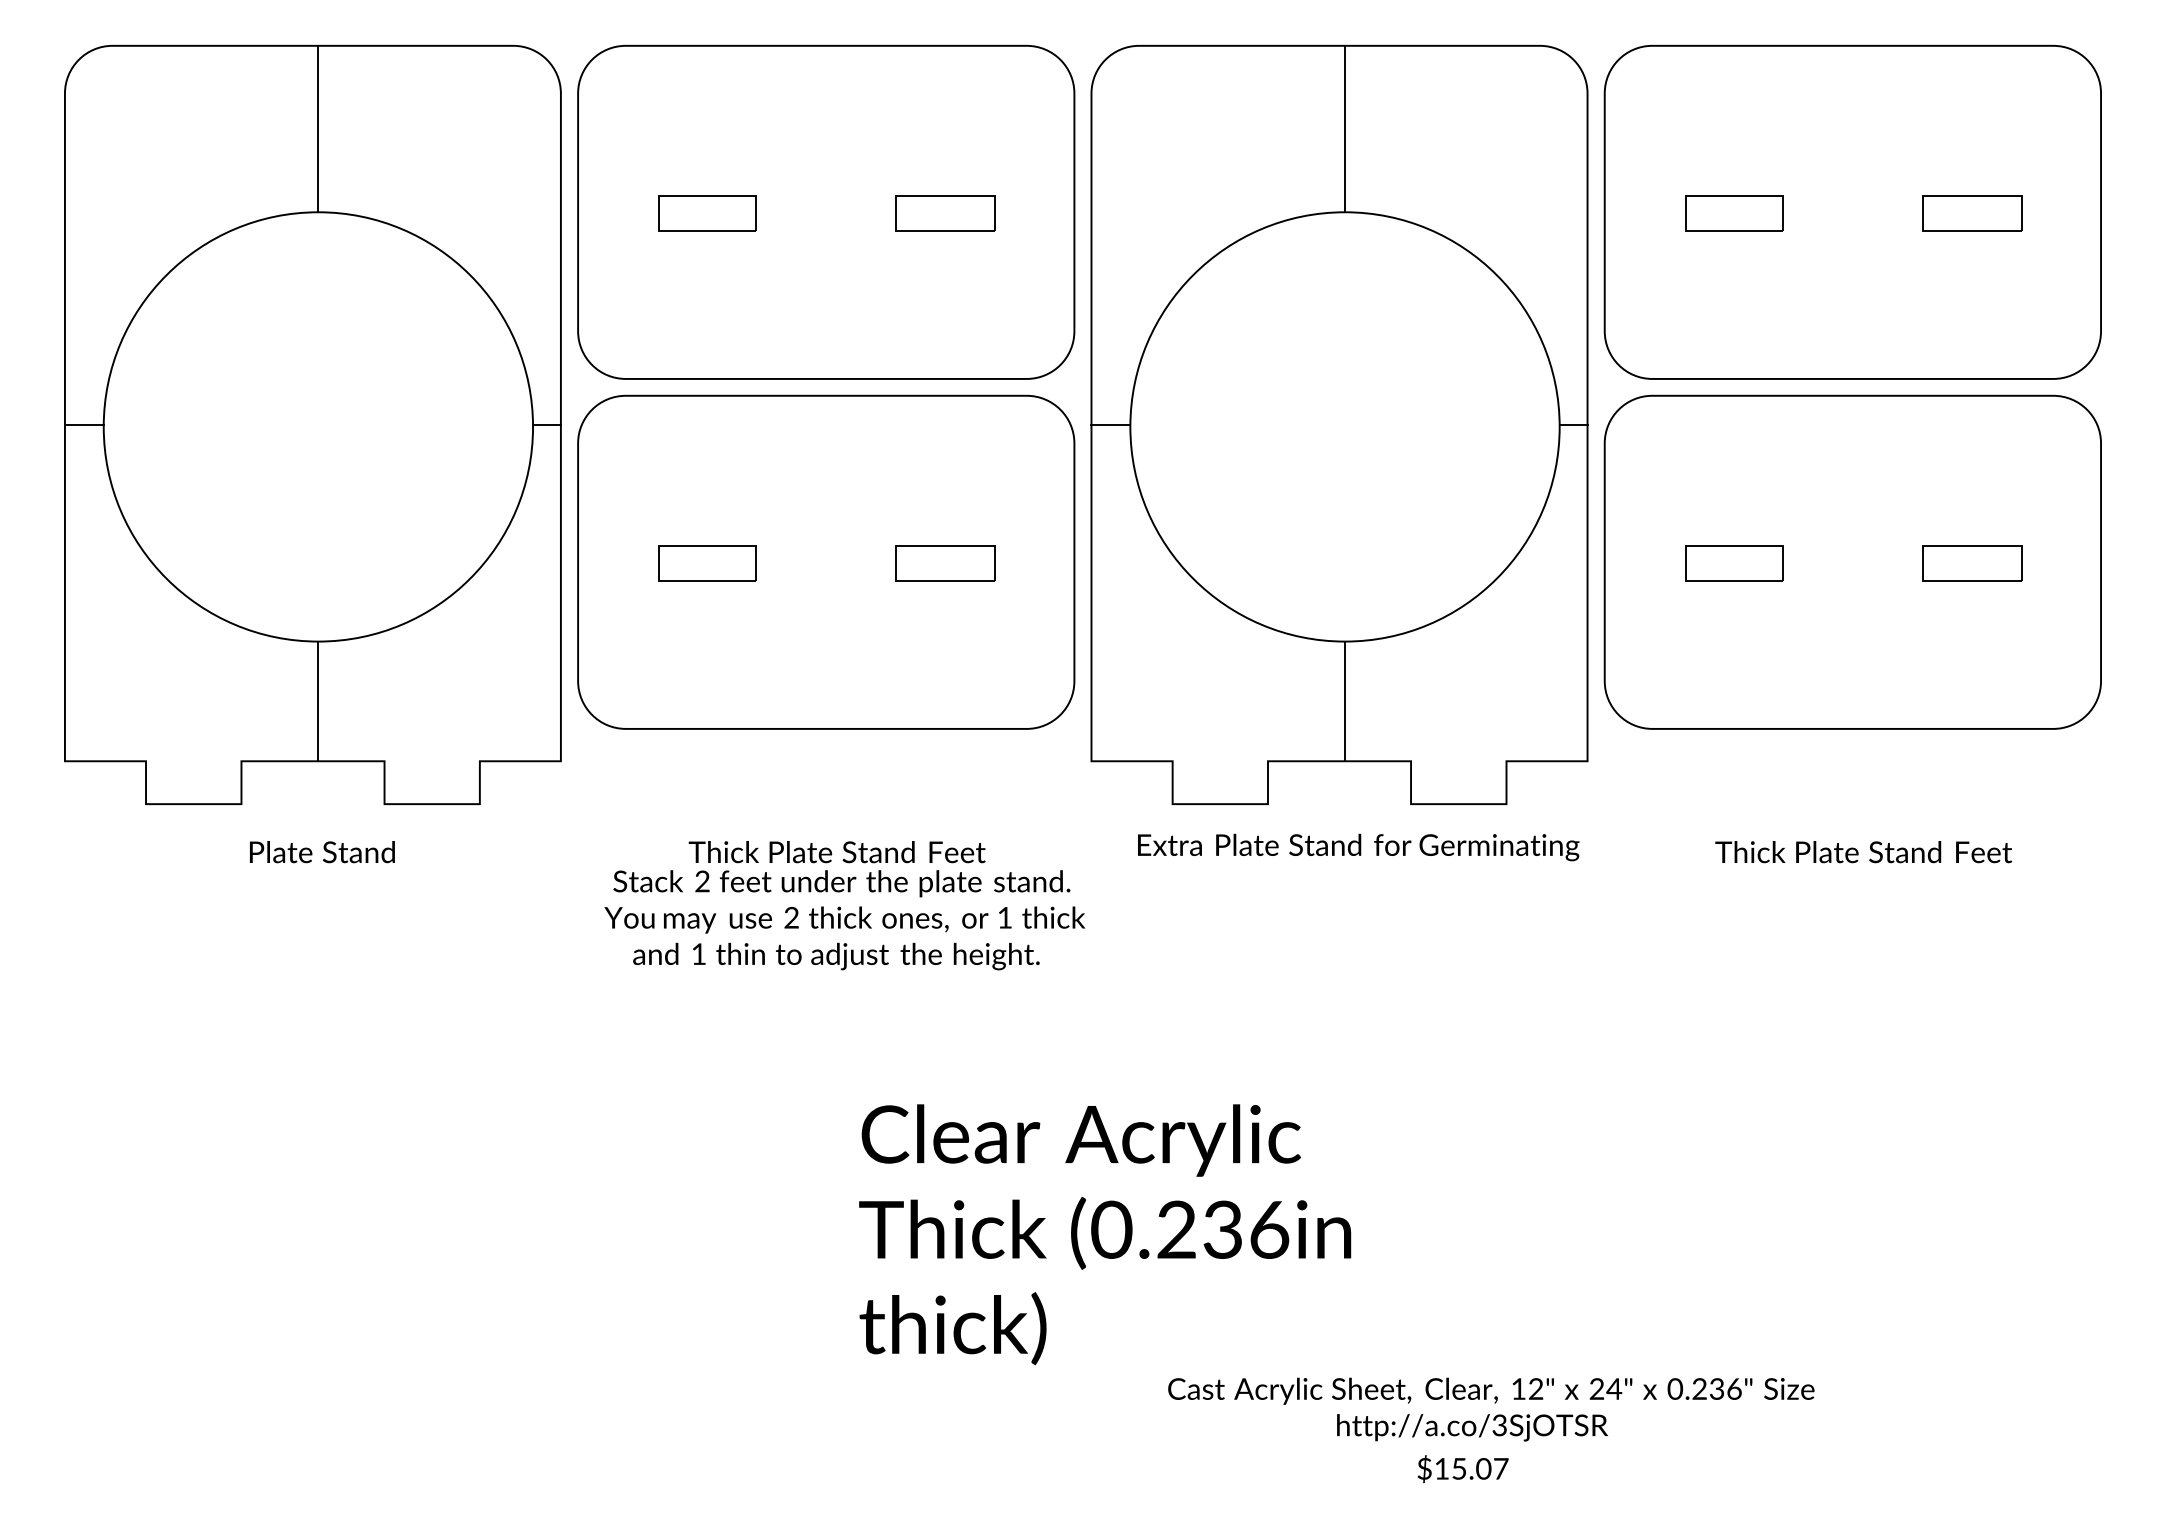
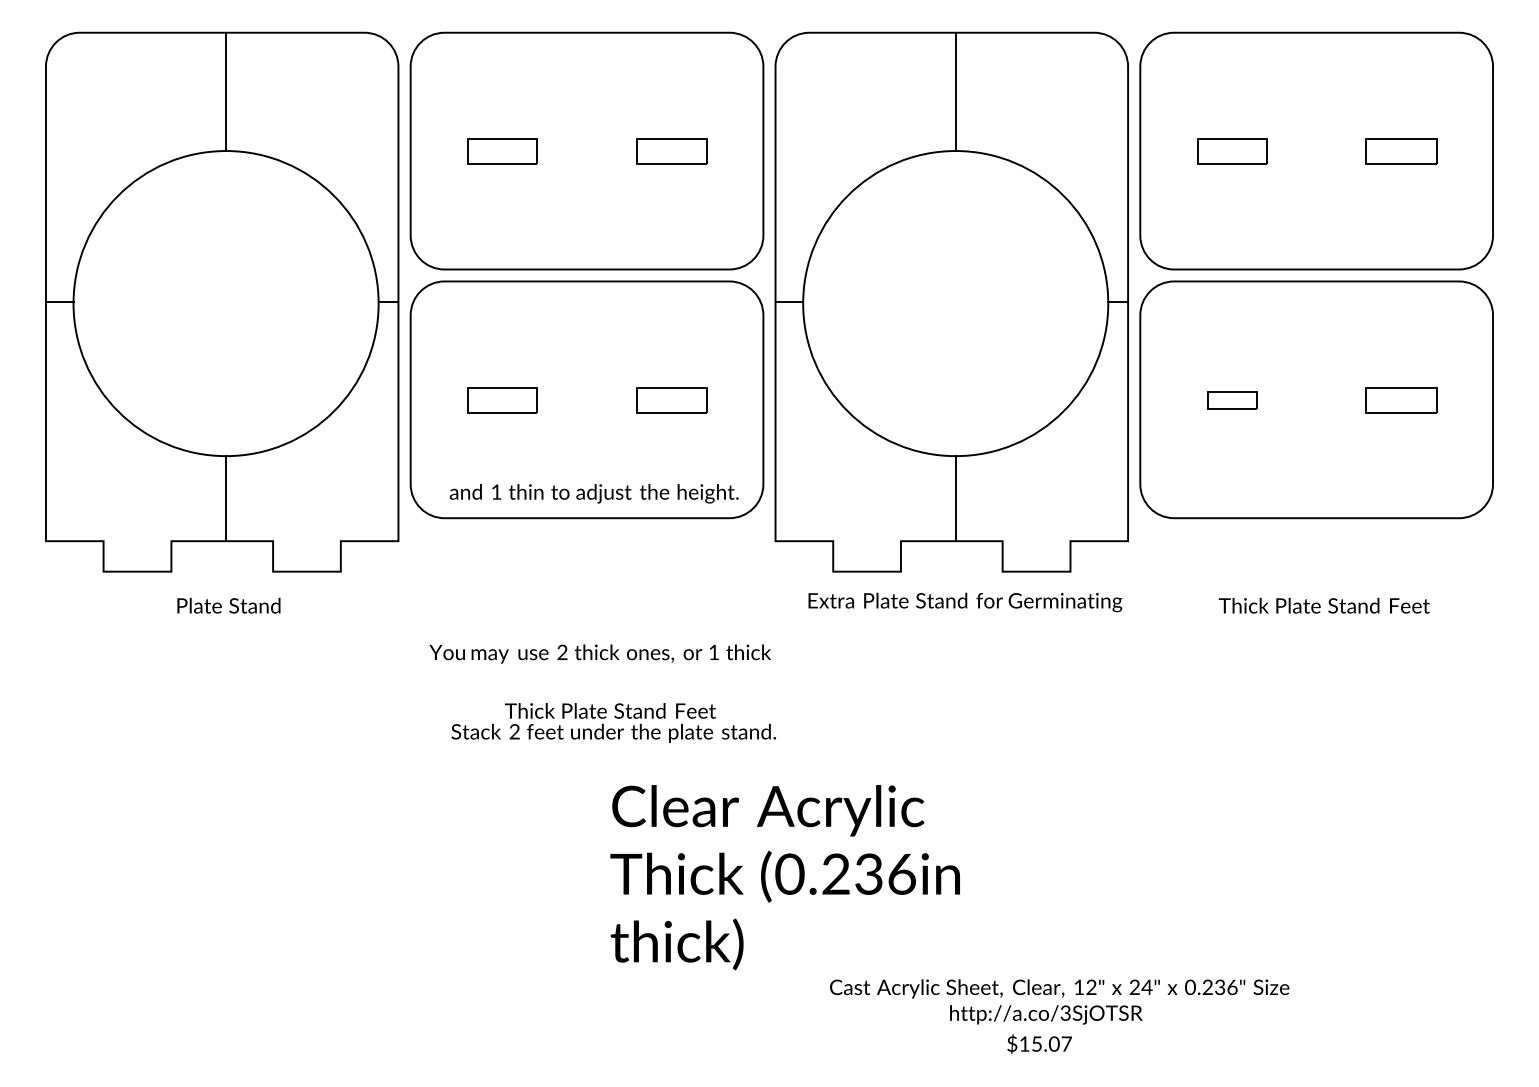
part: (1734, 563) -> (1232, 400), size x0.7
text: (841, 869) -> (613, 723), moved
text: (836, 956) -> (594, 493), moved

